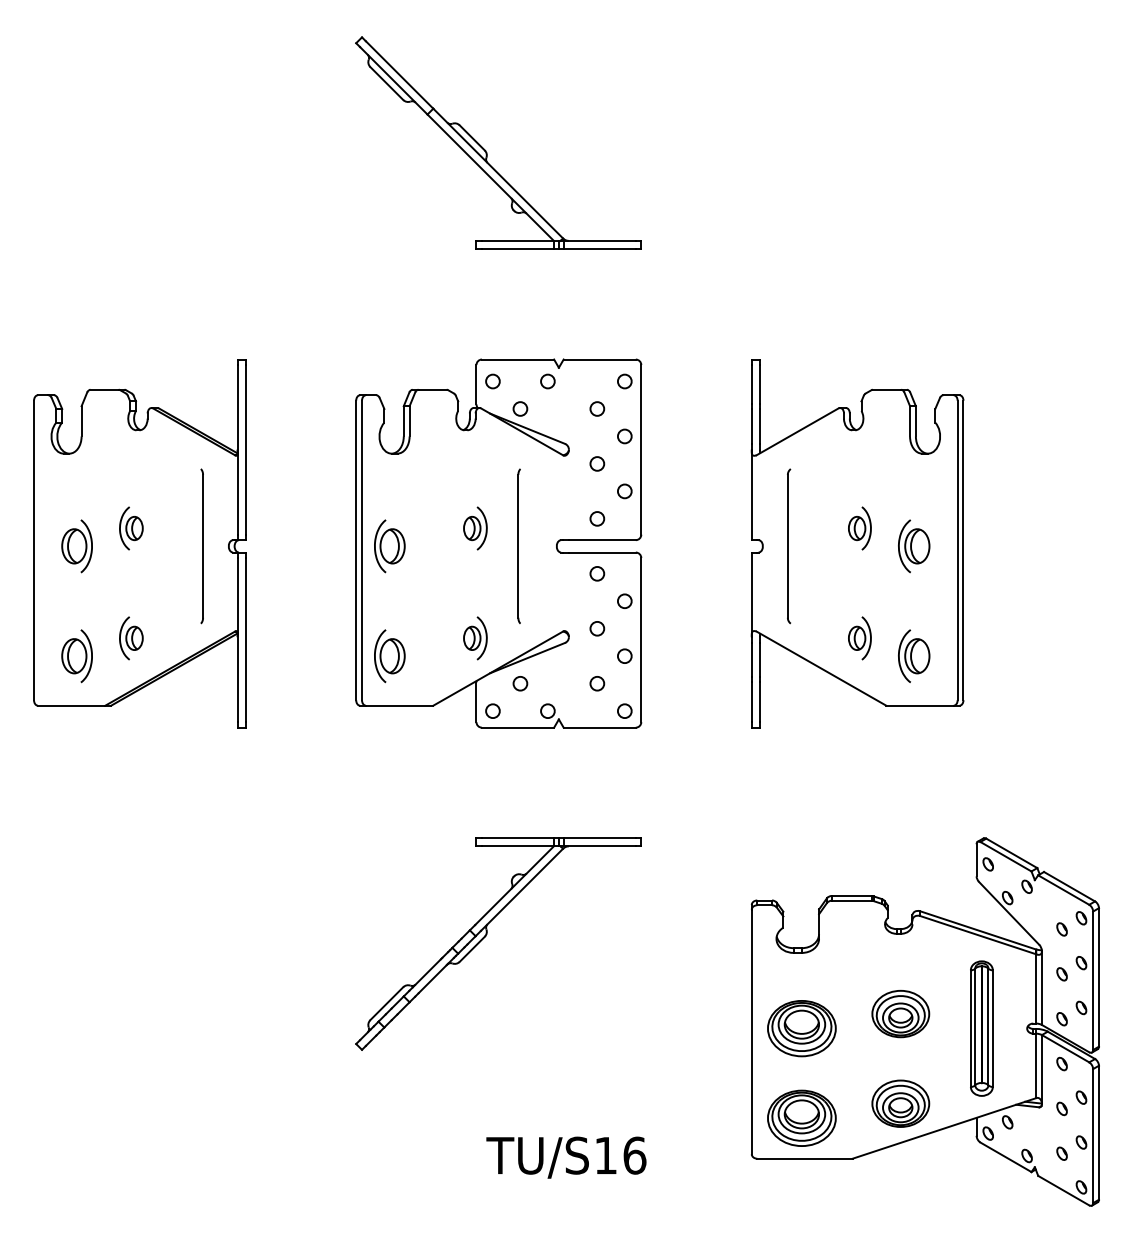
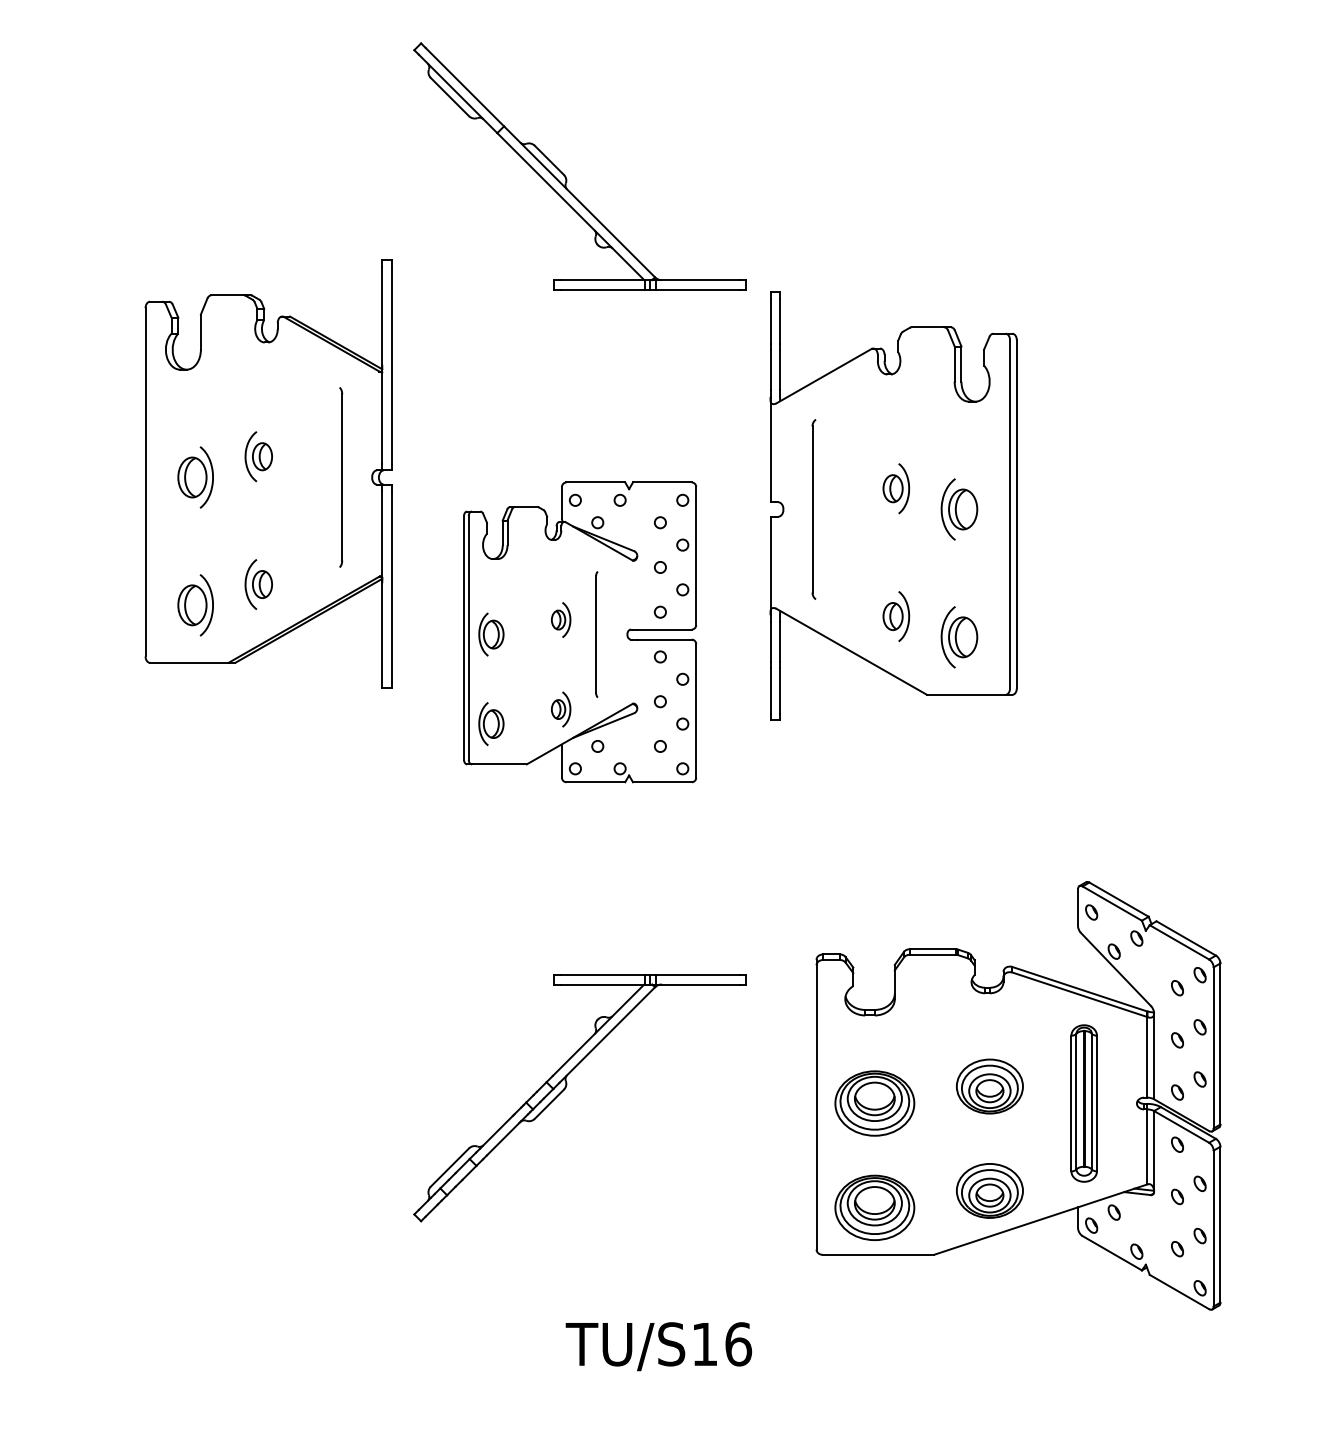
part: (139, 542) -> (268, 473), moved
part: (857, 542) -> (893, 505), moved
part: (498, 543) -> (579, 632), size x0.7
part: (925, 1021) -> (1018, 1095), moved

